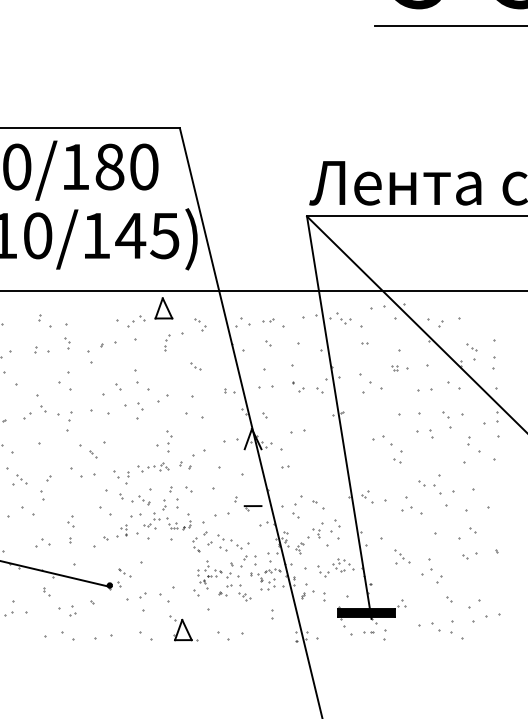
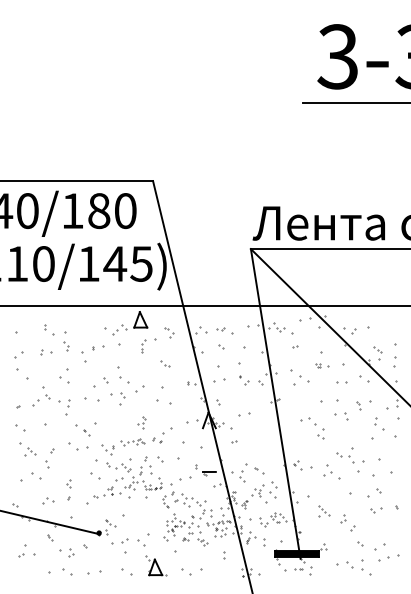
part: (446, 419) -> (358, 405), size x0.6
part: (164, 441) -> (141, 422), size x0.7
part: (426, 566) -> (342, 518), size x0.6

